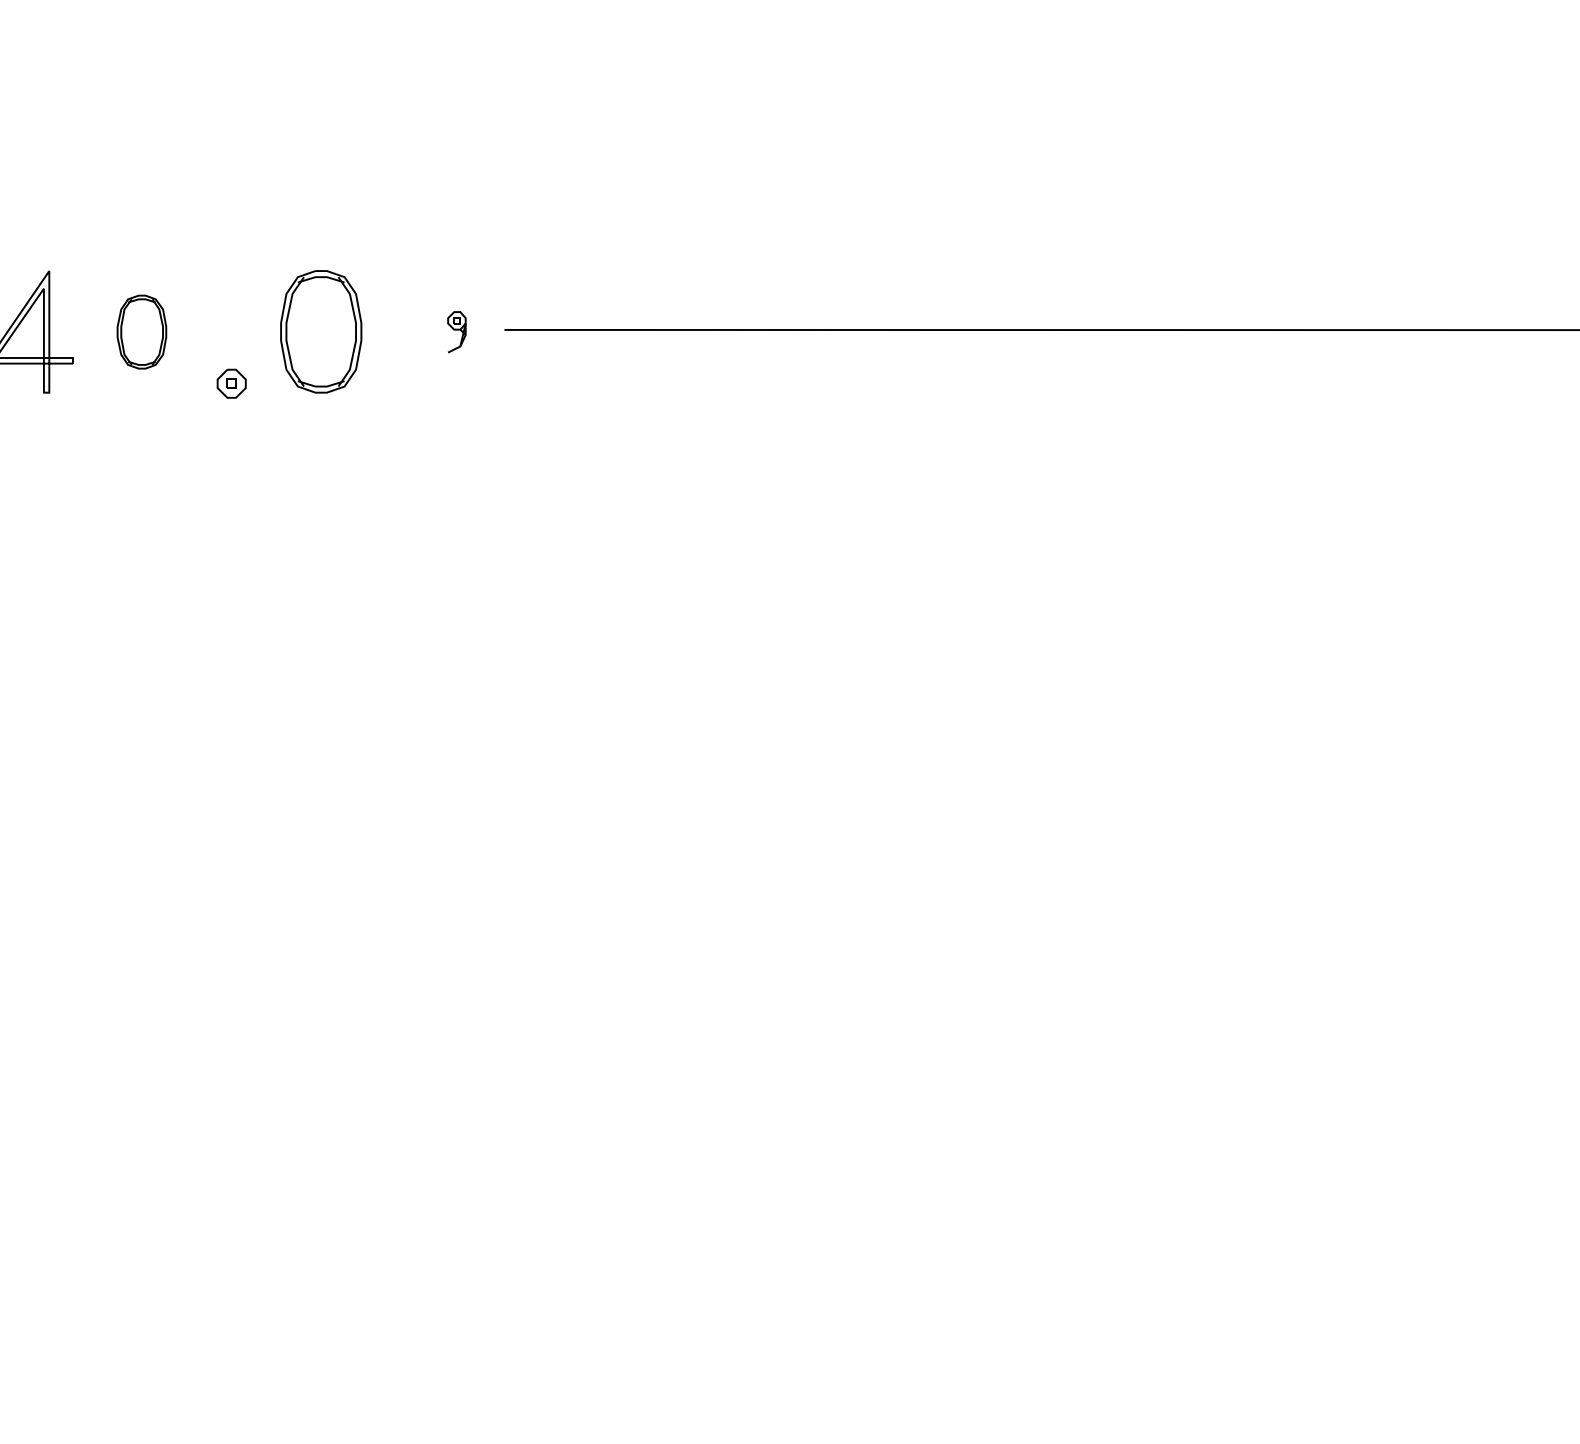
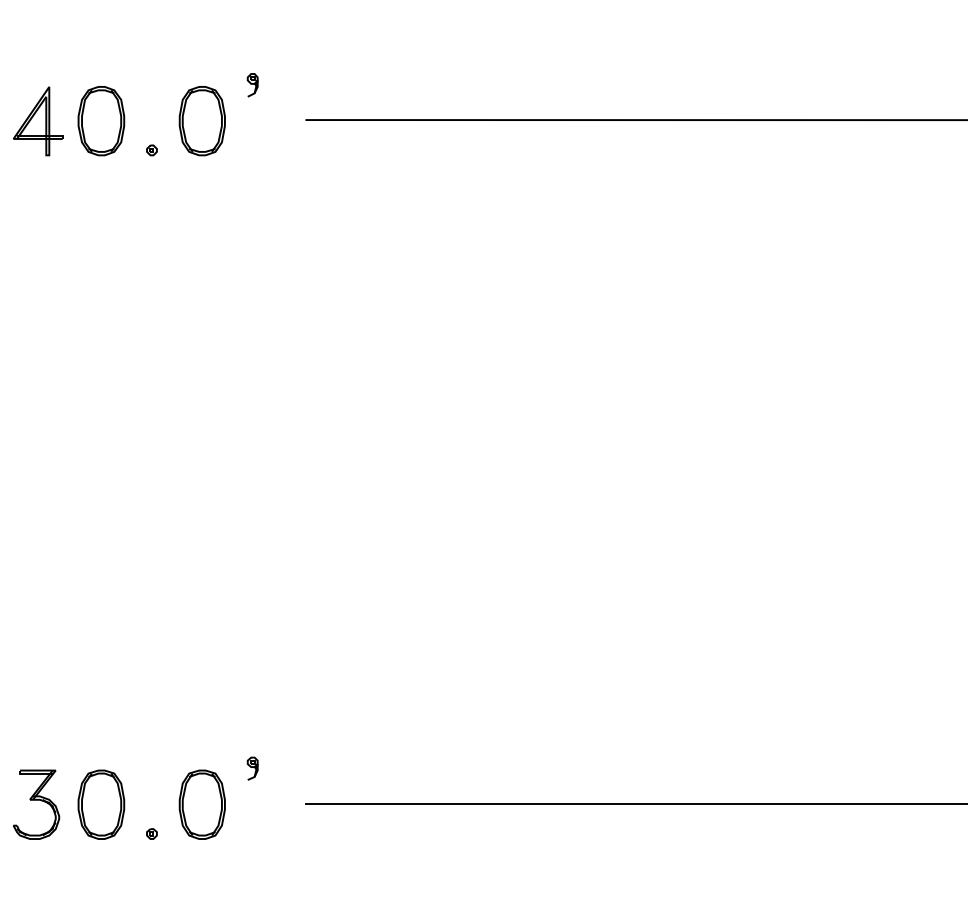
part: (142, 332) -> (101, 121), size x1.67
part: (456, 332) -> (252, 85), moved
part: (230, 384) -> (151, 150), size x0.62

